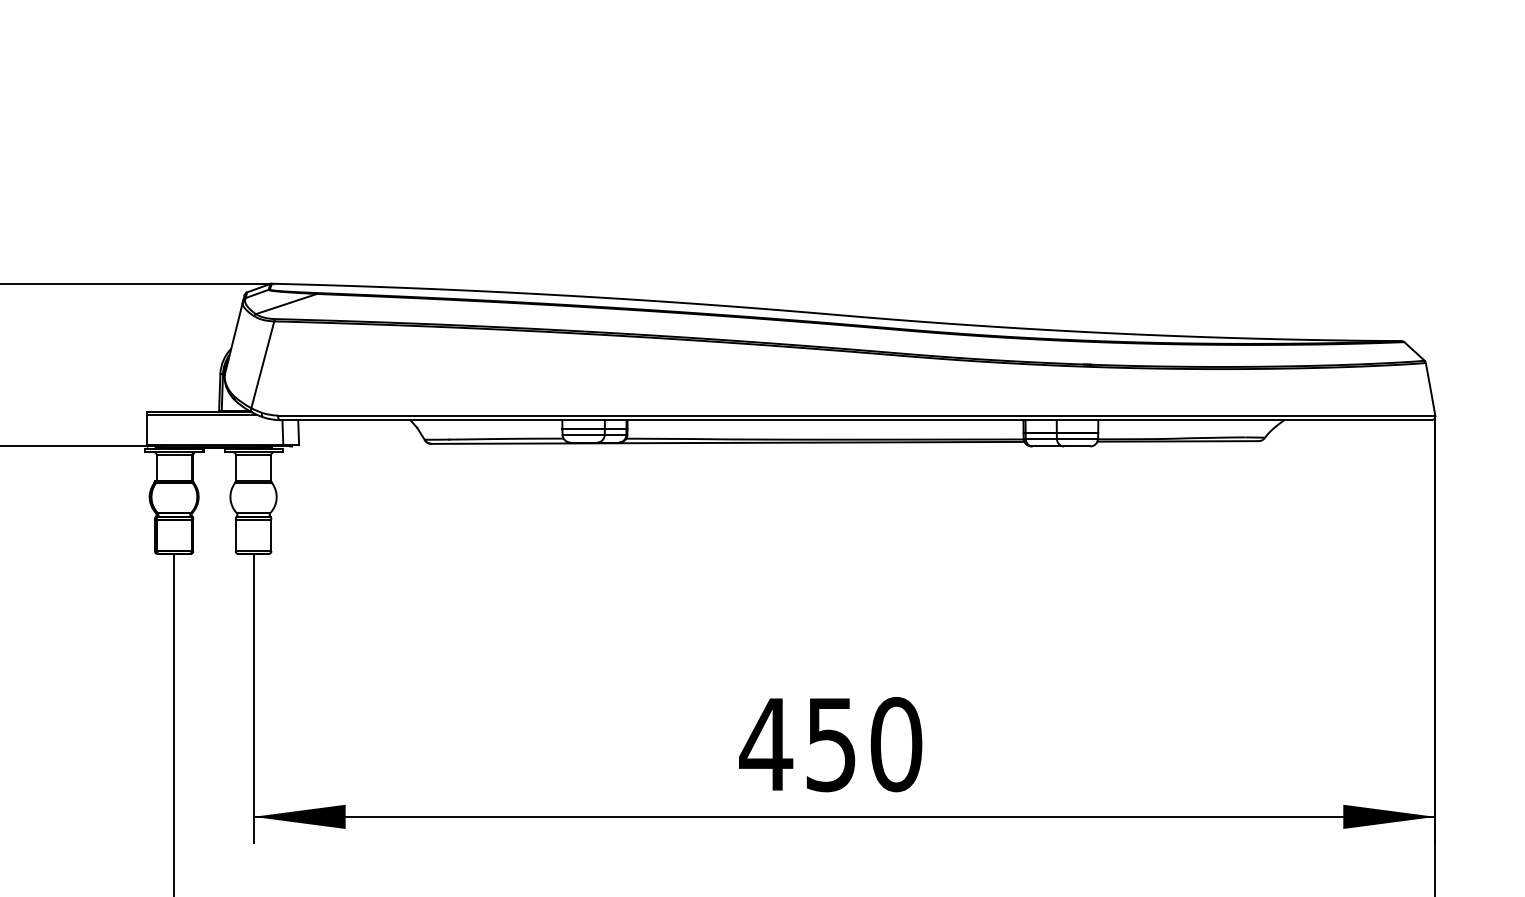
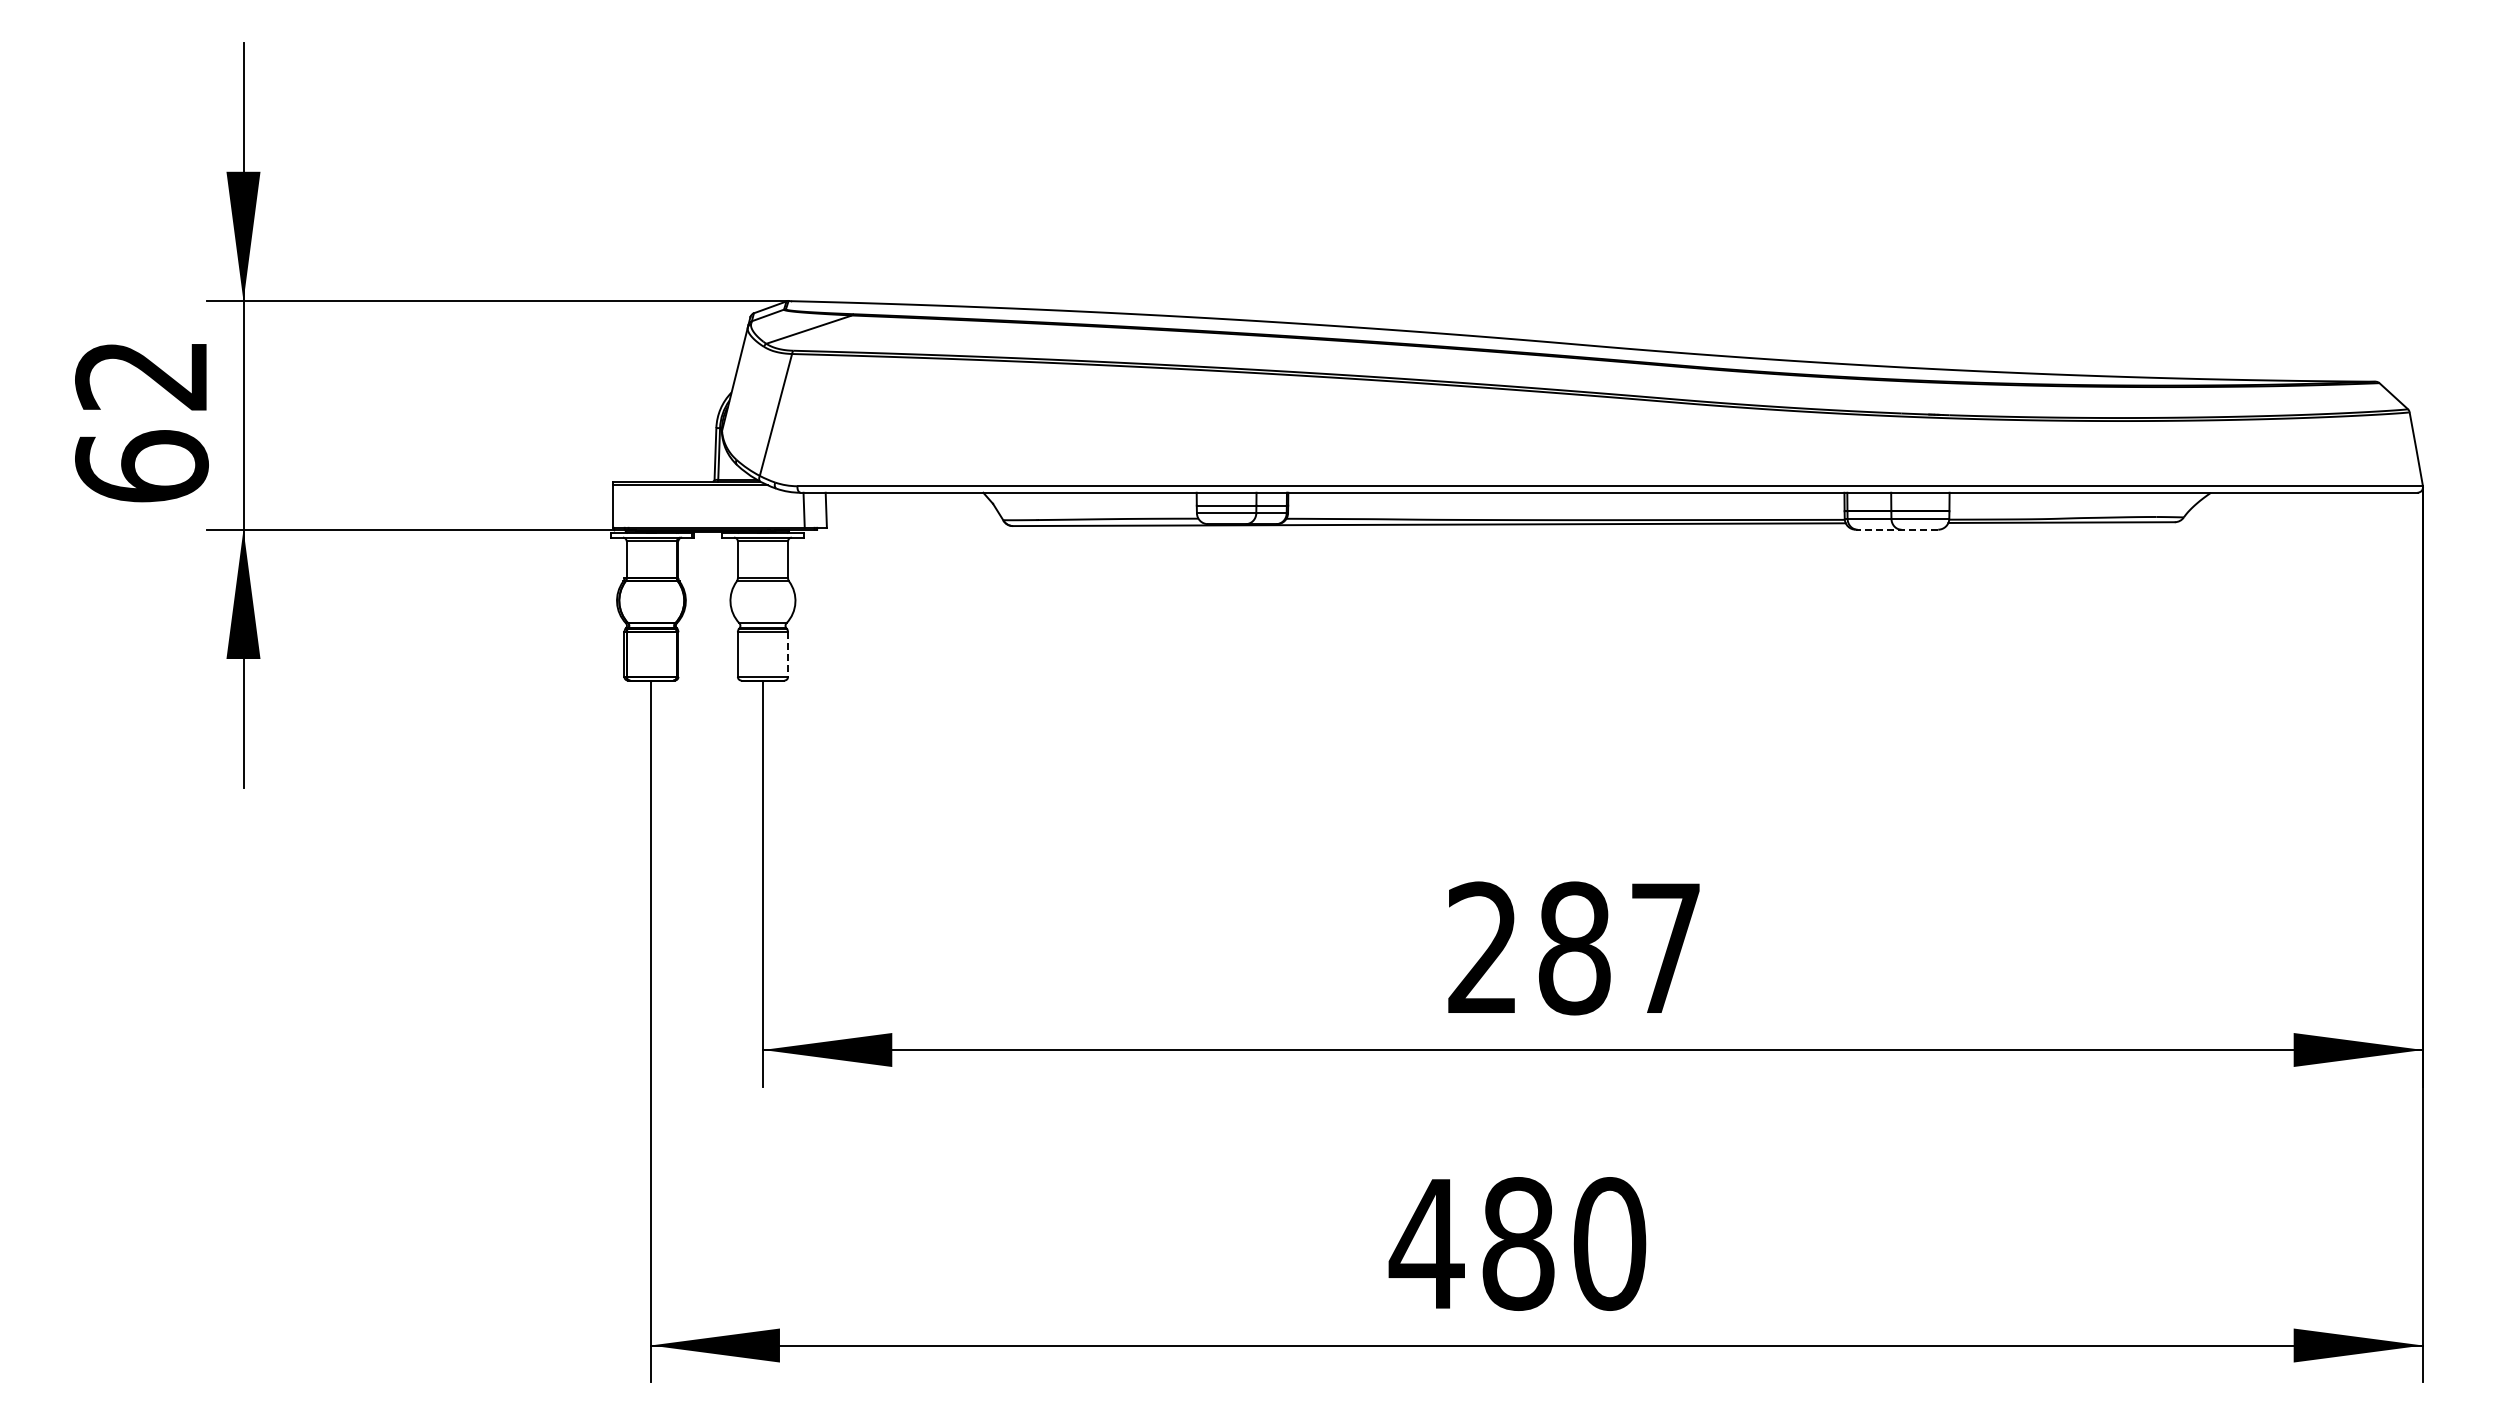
line: (1060, 446) -> (1896, 529), solid -> dashed
line: (271, 536) -> (788, 655), solid -> dashed
text: (830, 744) -> (1573, 948), 450 -> 287

